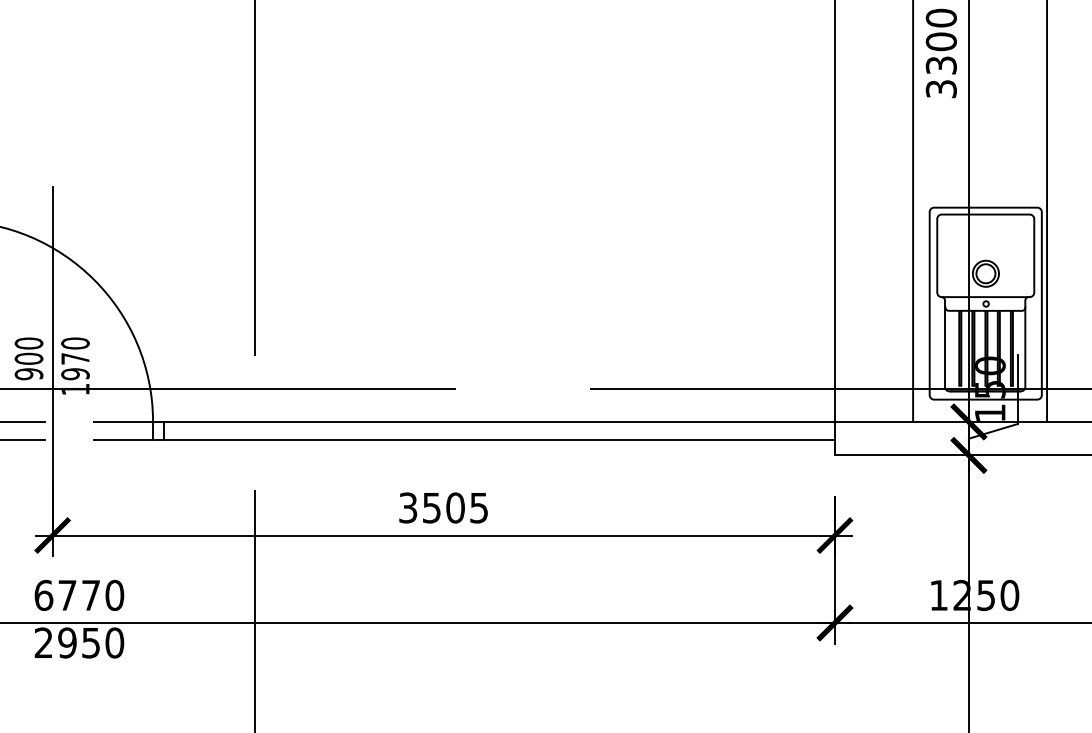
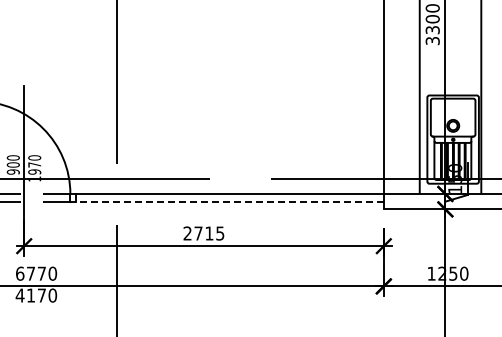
line: (494, 440) -> (227, 202), solid -> dashed
text: (431, 507) -> (198, 233), 3505 -> 2715
text: (66, 642) -> (30, 295), 2950 -> 4170

